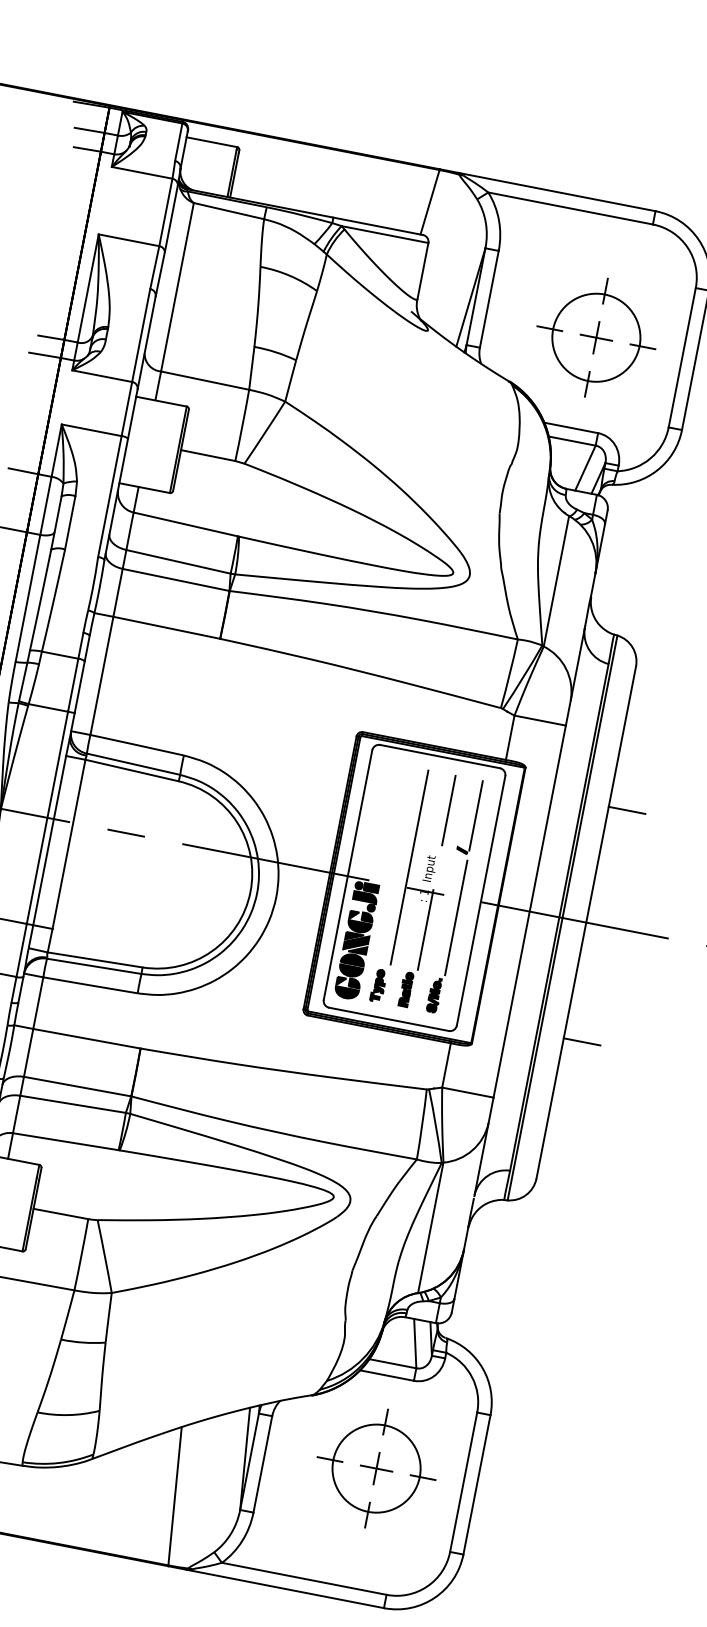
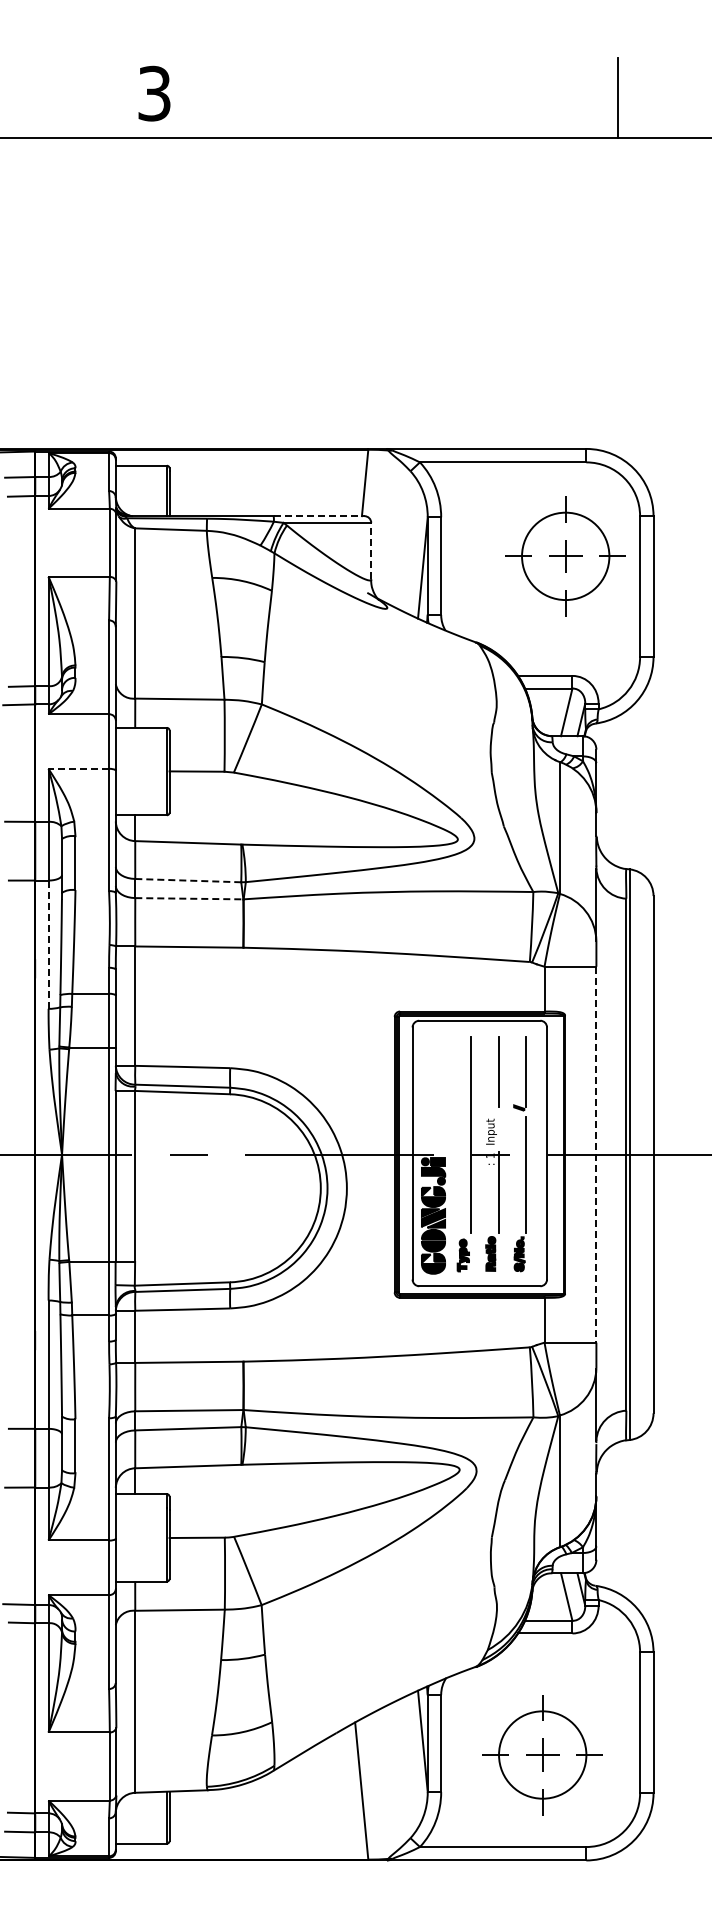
line: (378, 226) -> (319, 516), solid -> dashed
line: (423, 270) -> (371, 550), solid -> dashed
part: (596, 337) -> (565, 556), moved
line: (91, 429) -> (78, 768), solid -> dashed
line: (177, 561) -> (187, 880), solid -> dashed
line: (176, 579) -> (189, 898), solid -> dashed
line: (27, 598) -> (48, 944), solid -> dashed
line: (626, 810) -> (671, 1037), removed
line: (529, 911) -> (596, 1154), solid -> dashed
line: (581, 1041) -> (671, 1271), removed
part: (376, 1469) -> (542, 1755), moved

